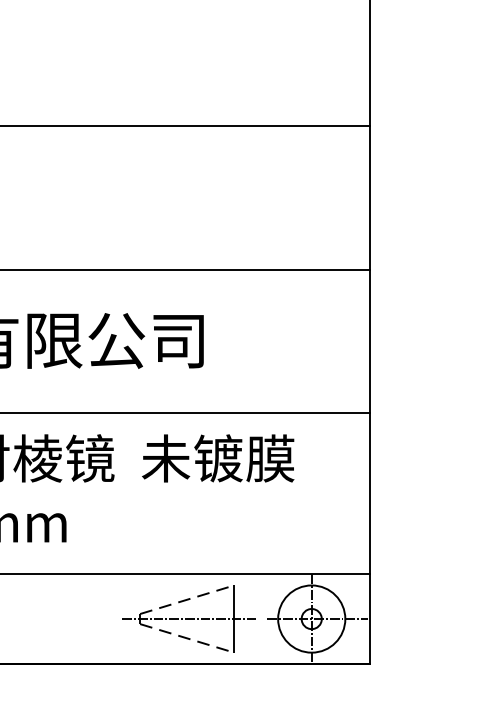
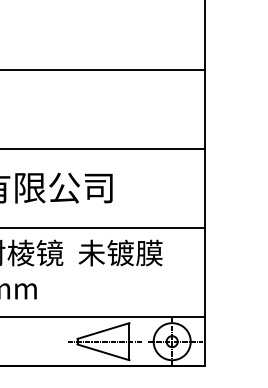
line: (187, 598) -> (103, 330), dashed -> solid
line: (187, 638) -> (103, 352), dashed -> solid

